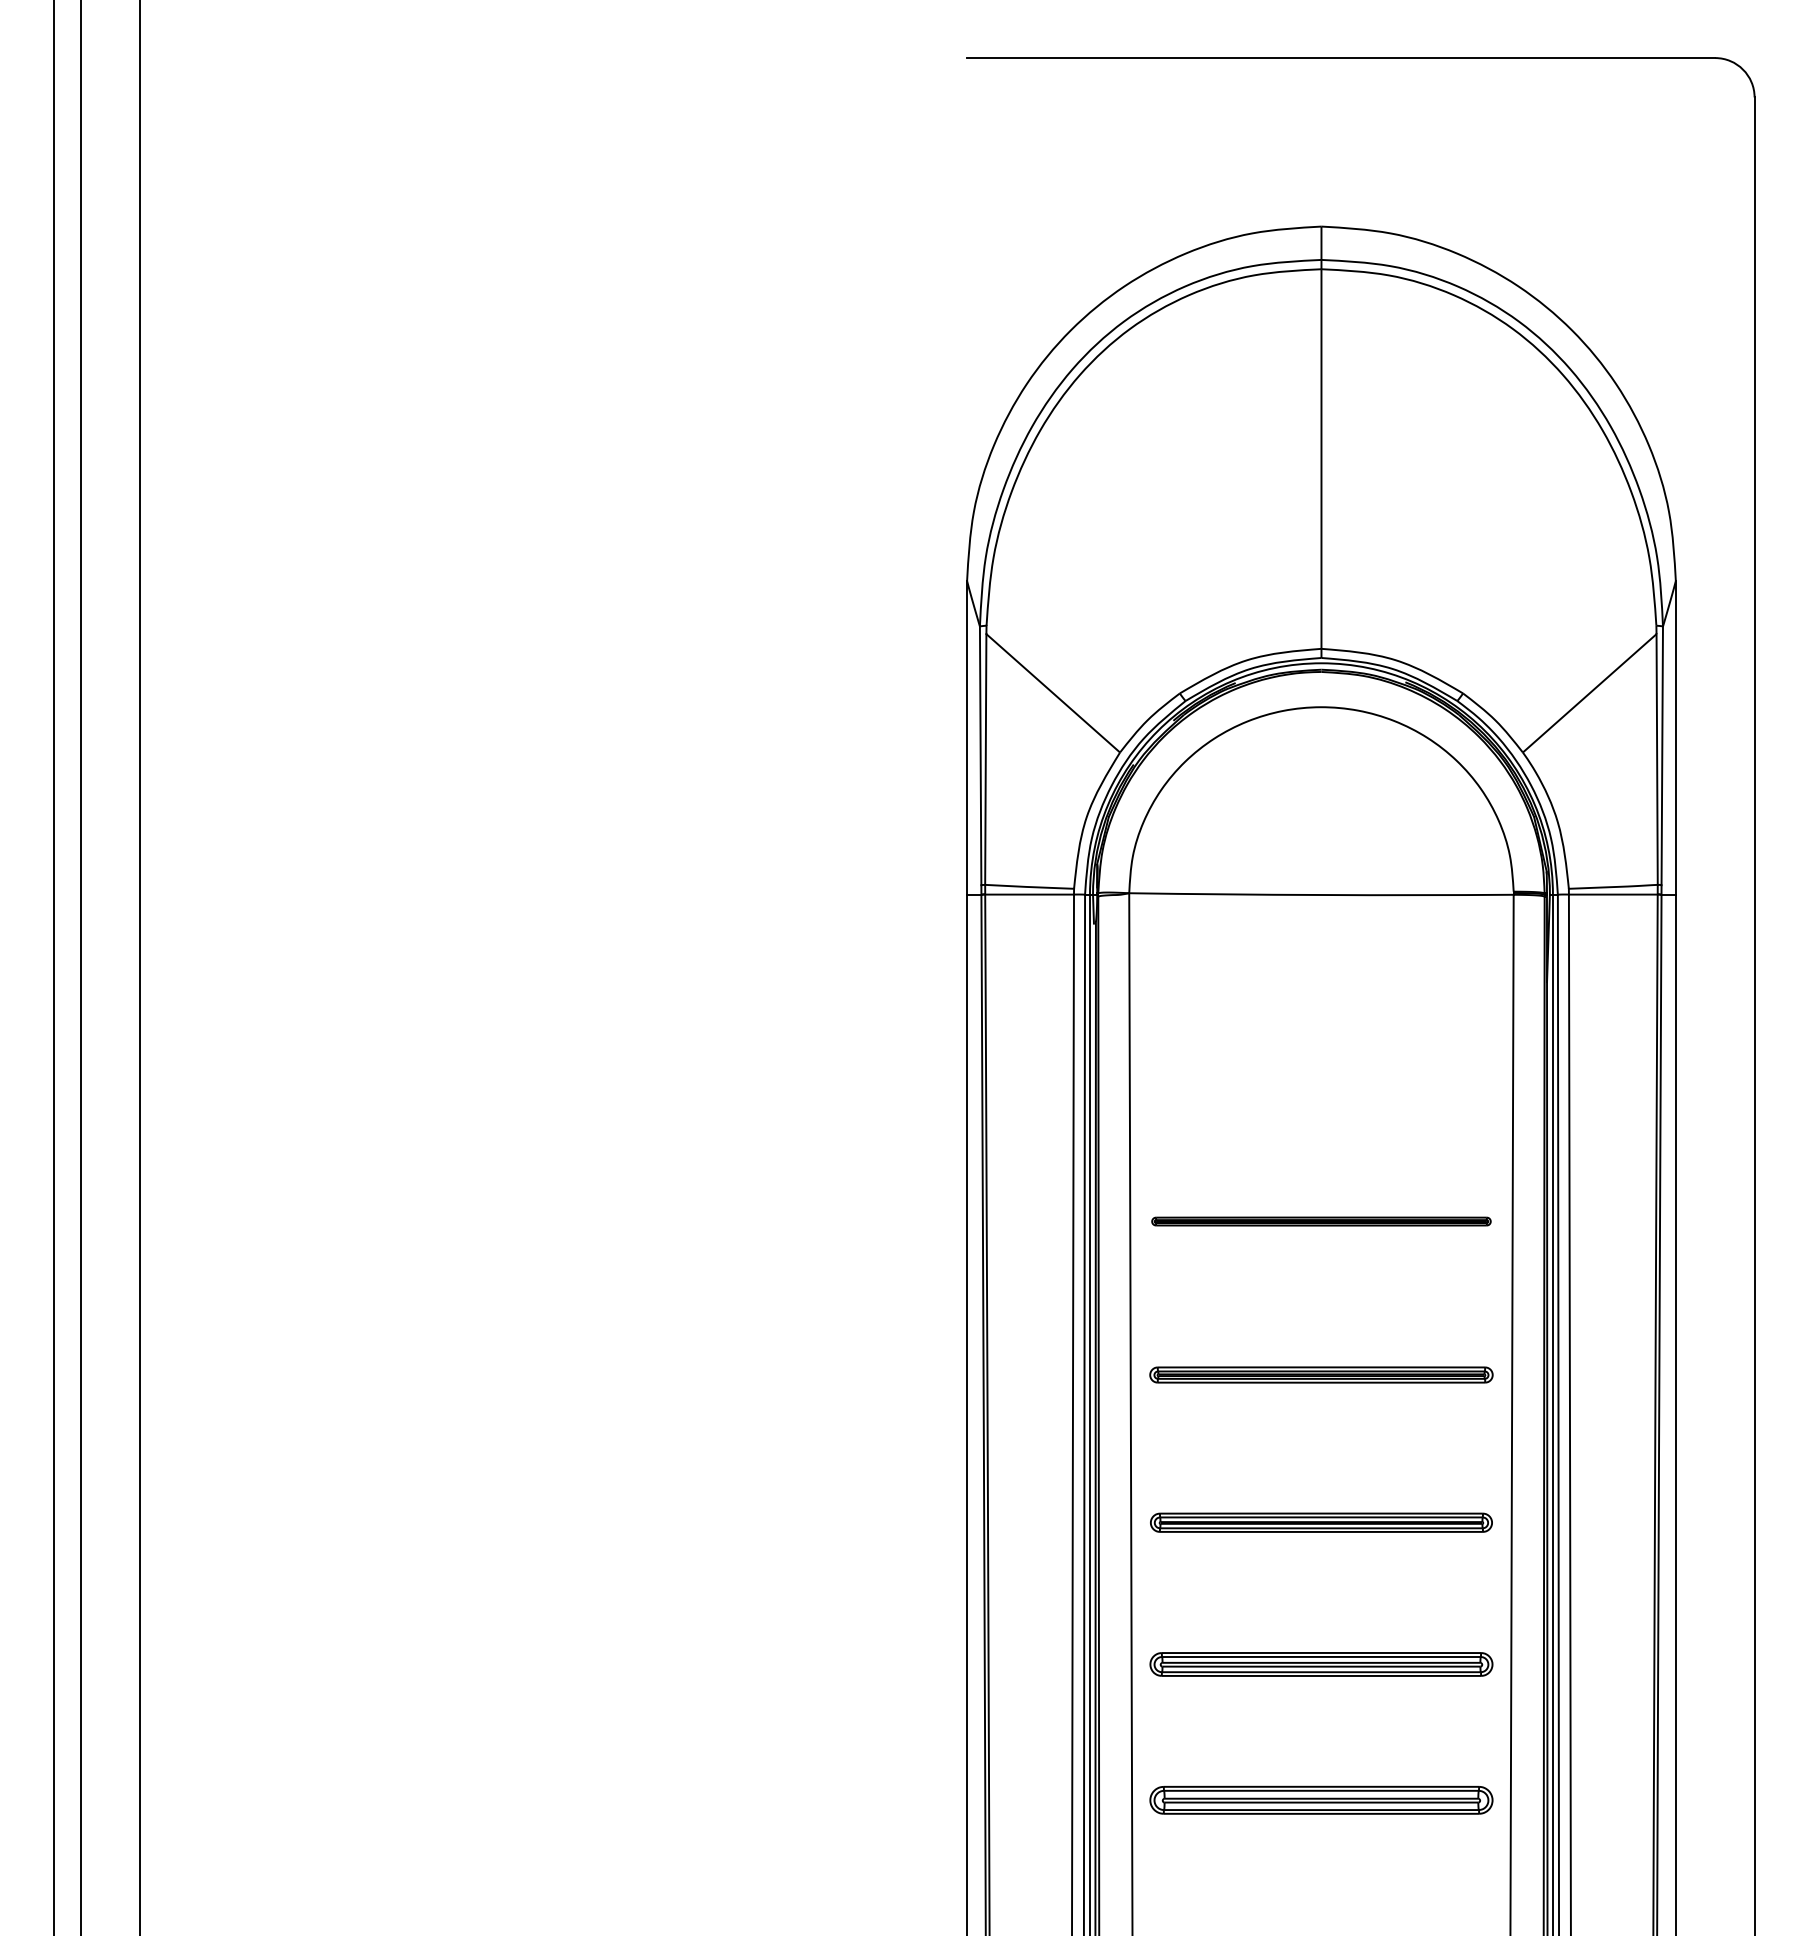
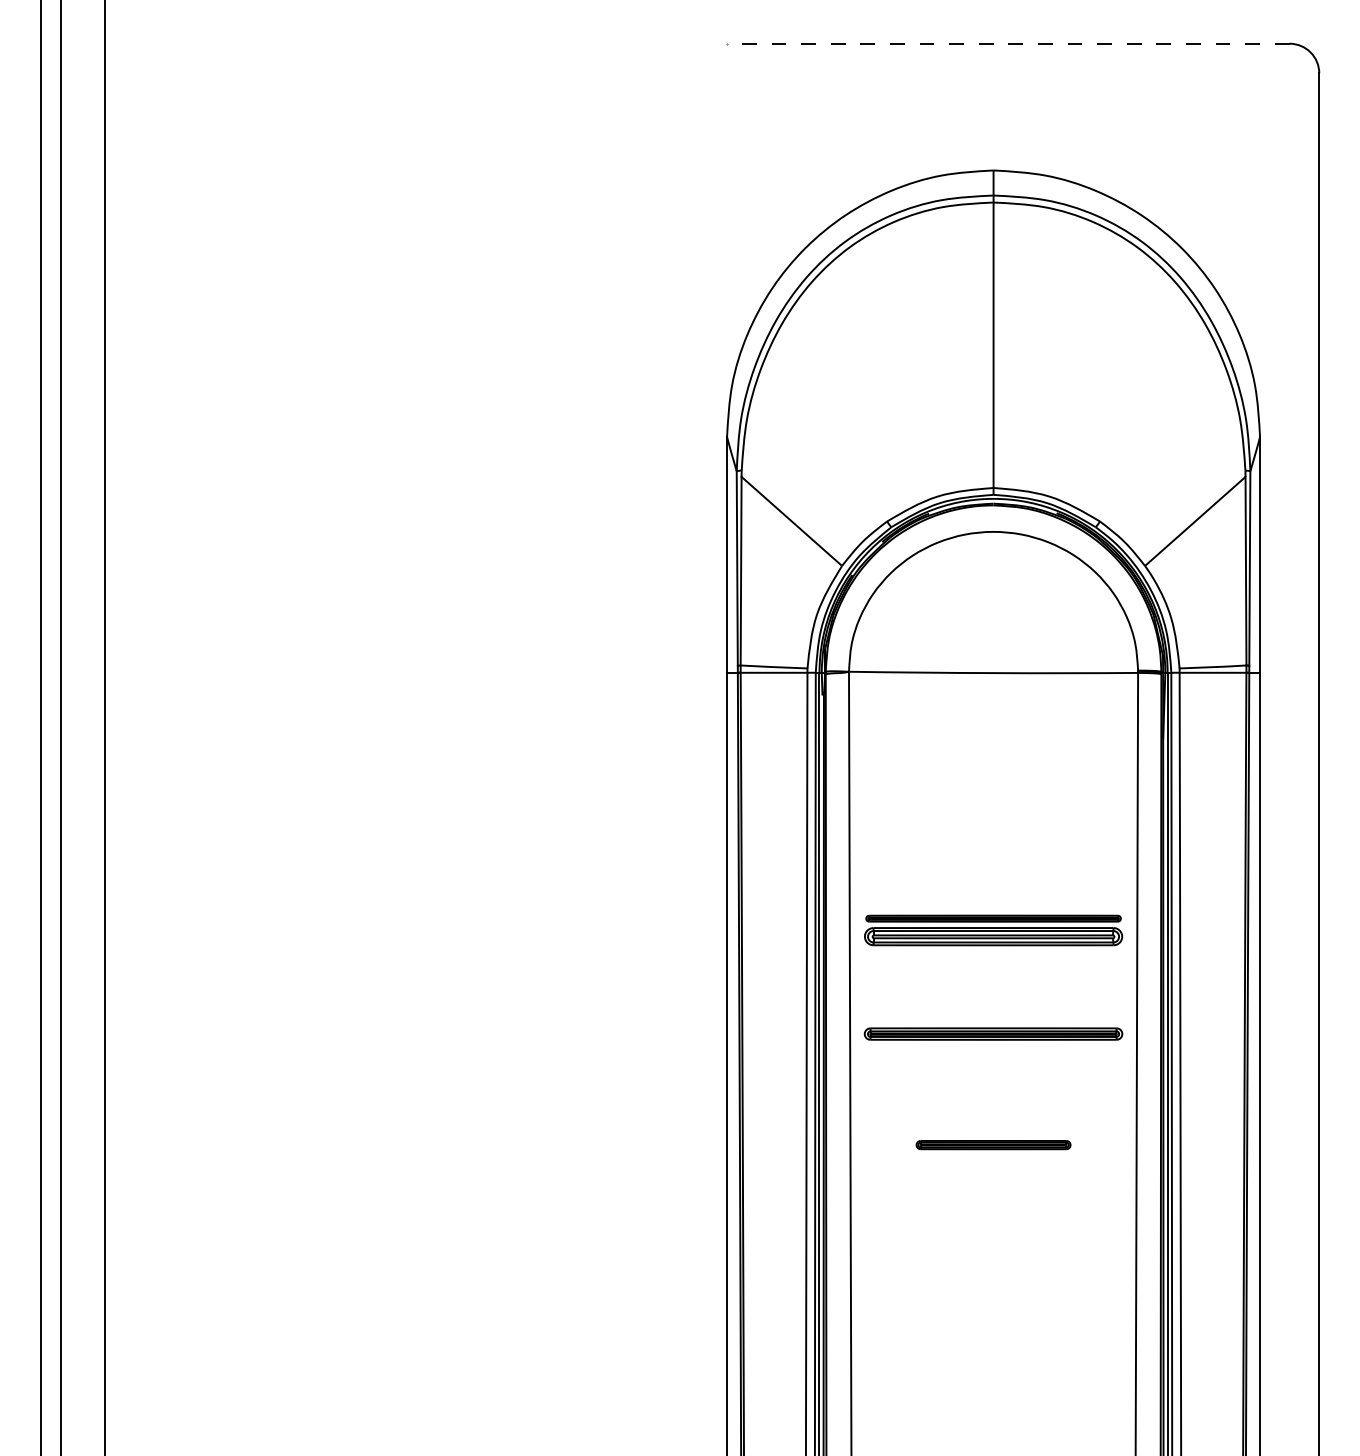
line: (1340, 58) -> (1007, 44), solid -> dashed
part: (1321, 1522) -> (993, 1144), size x0.6
part: (1321, 1664) -> (993, 936), moved
part: (1321, 1799) -> (993, 1353), removed

